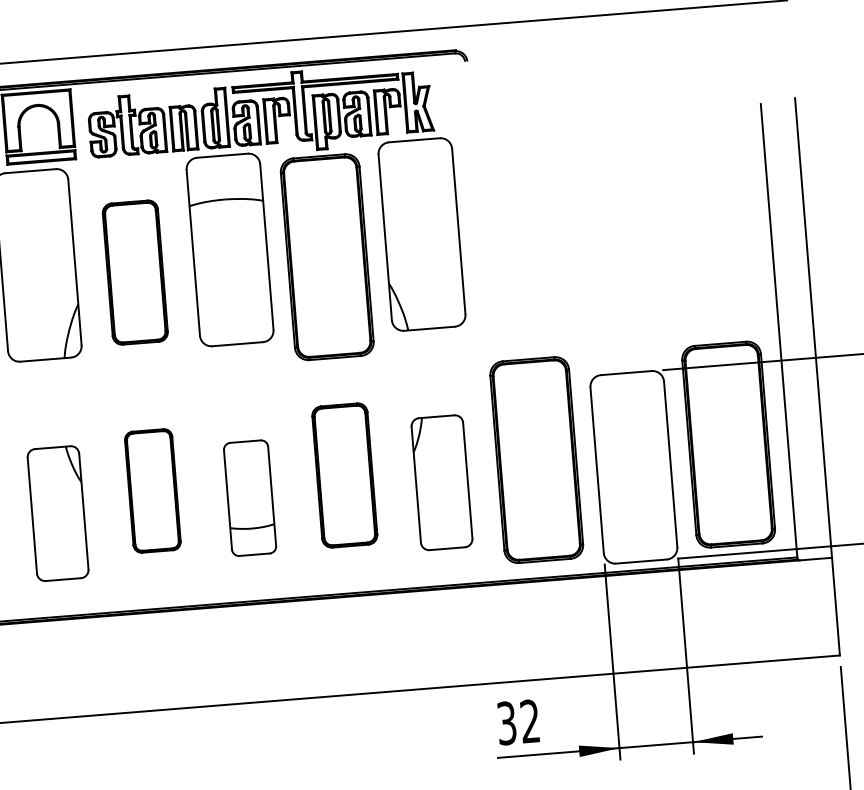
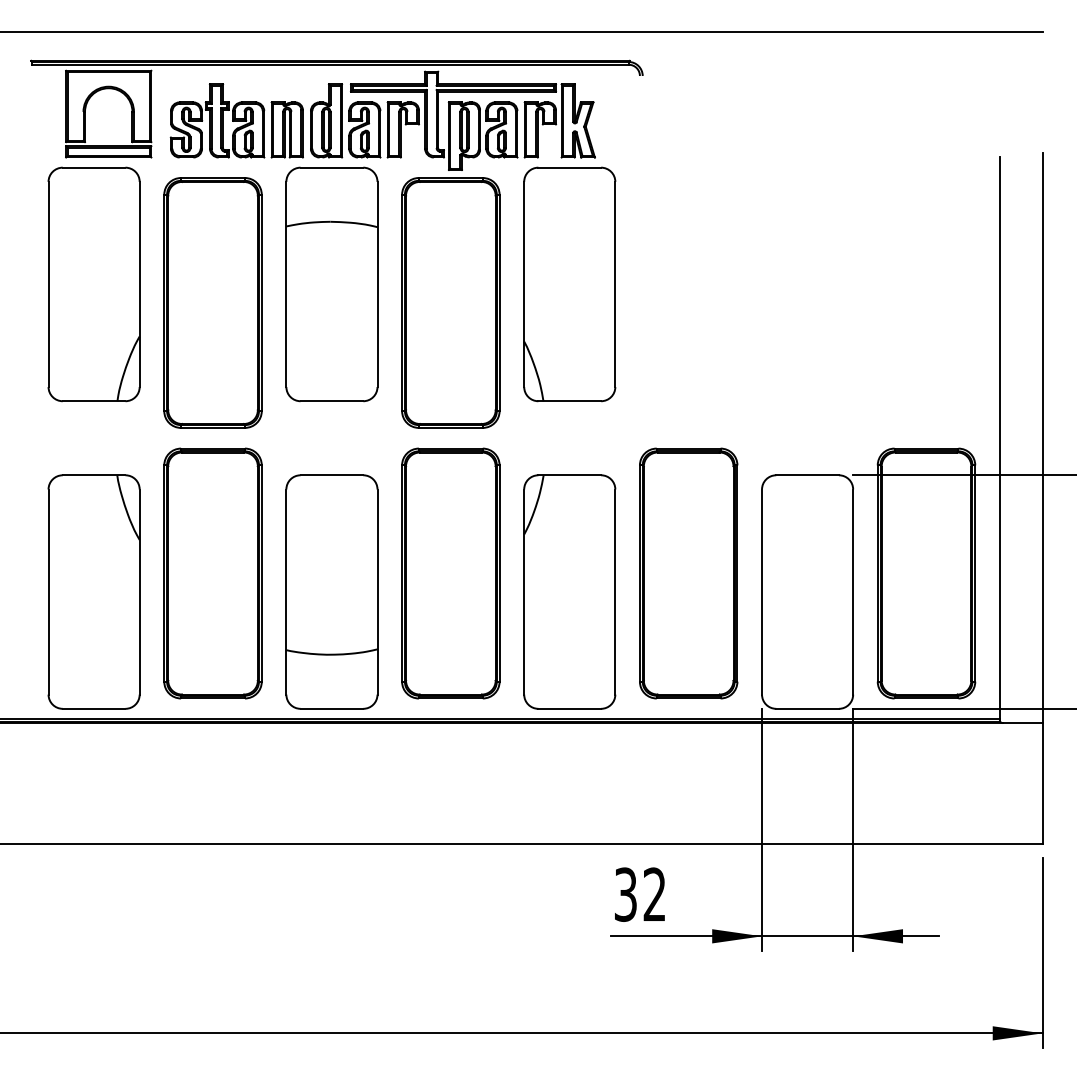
part: (134, 272) -> (212, 302), size x1.43
part: (344, 475) -> (450, 573), size x1.43
part: (441, 482) -> (569, 591), size x1.43
part: (152, 490) -> (212, 573), size x1.67
part: (249, 497) -> (331, 591), size x1.67
part: (57, 513) -> (93, 591), size x1.43

